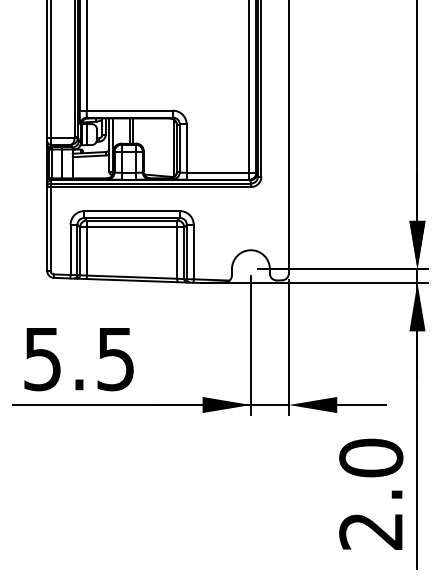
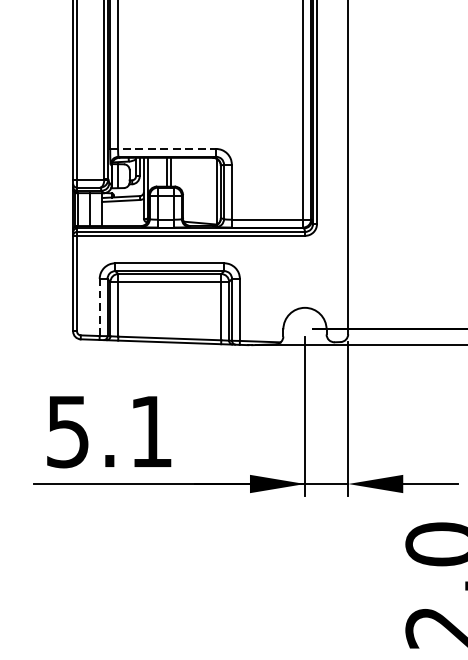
line: (126, 110) -> (163, 148), solid -> dashed
line: (70, 249) -> (99, 306), solid -> dashed
text: (115, 359) -> (150, 432), 5.5 -> 5.1

